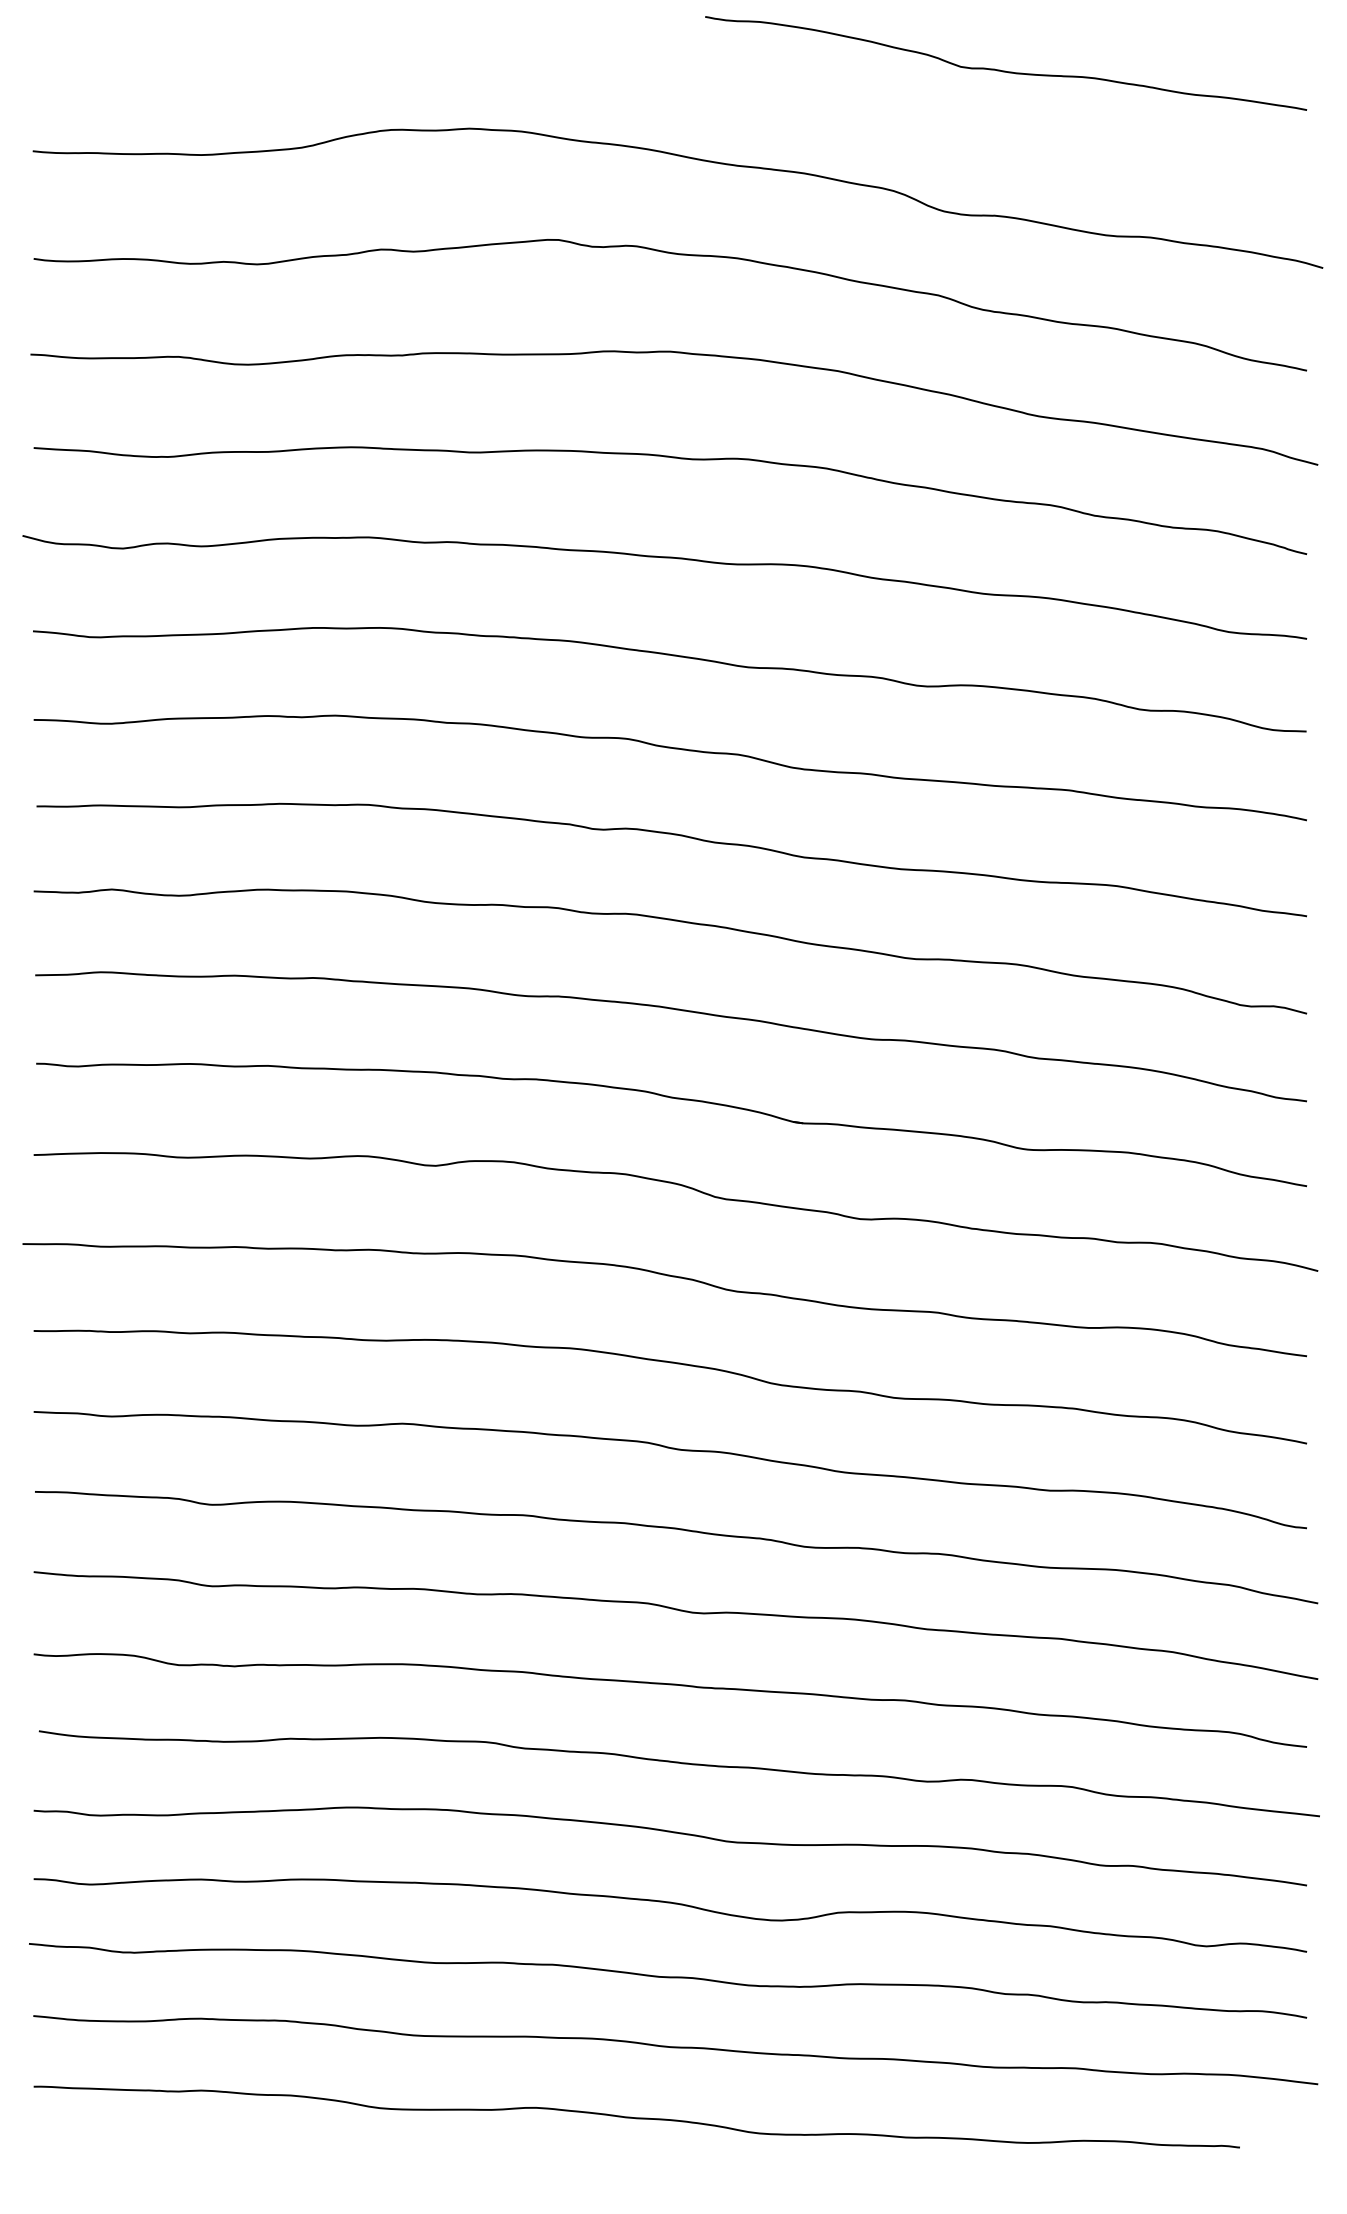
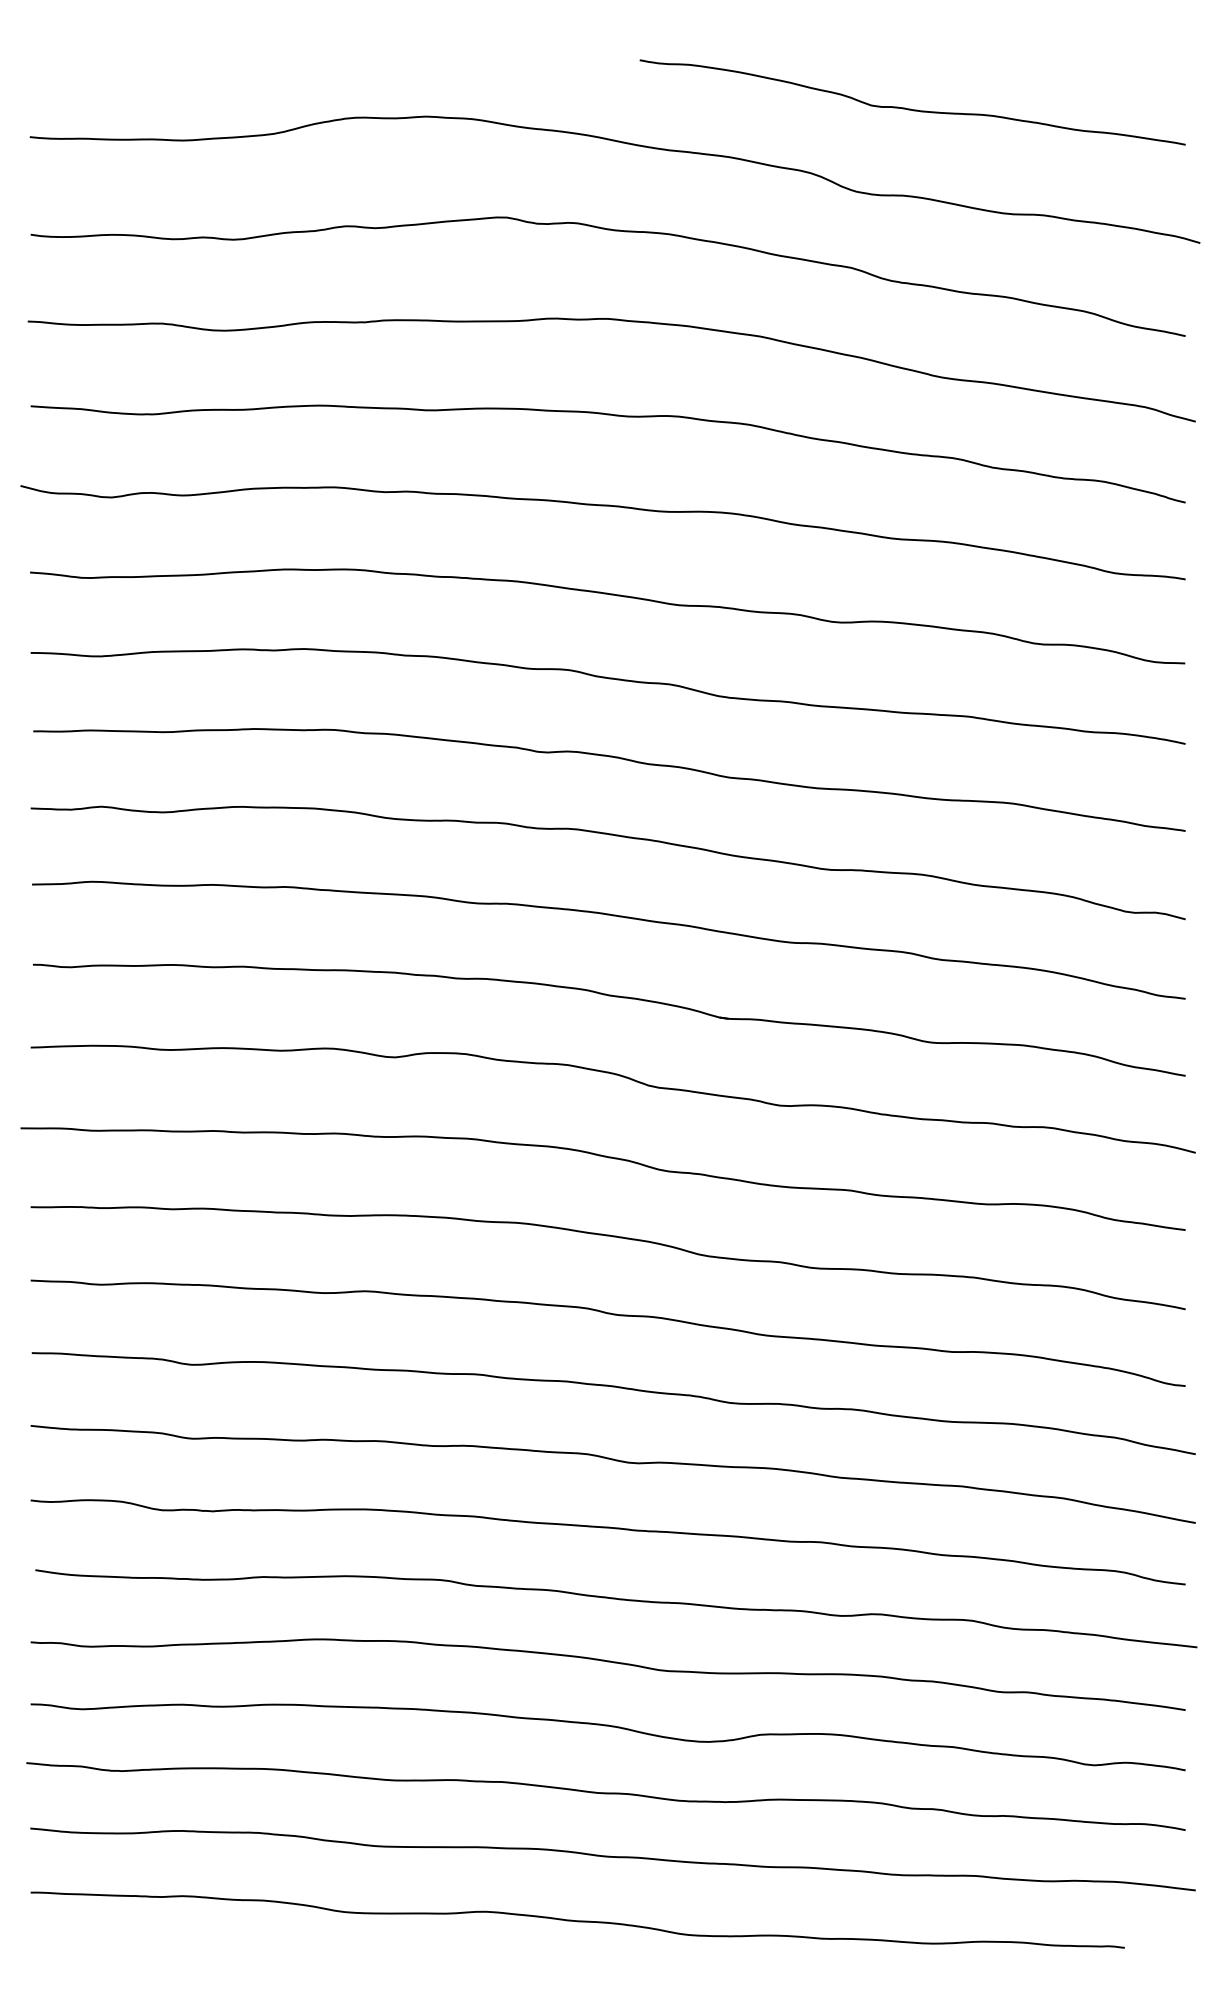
curve: (1003, 70) -> (910, 108), moved

